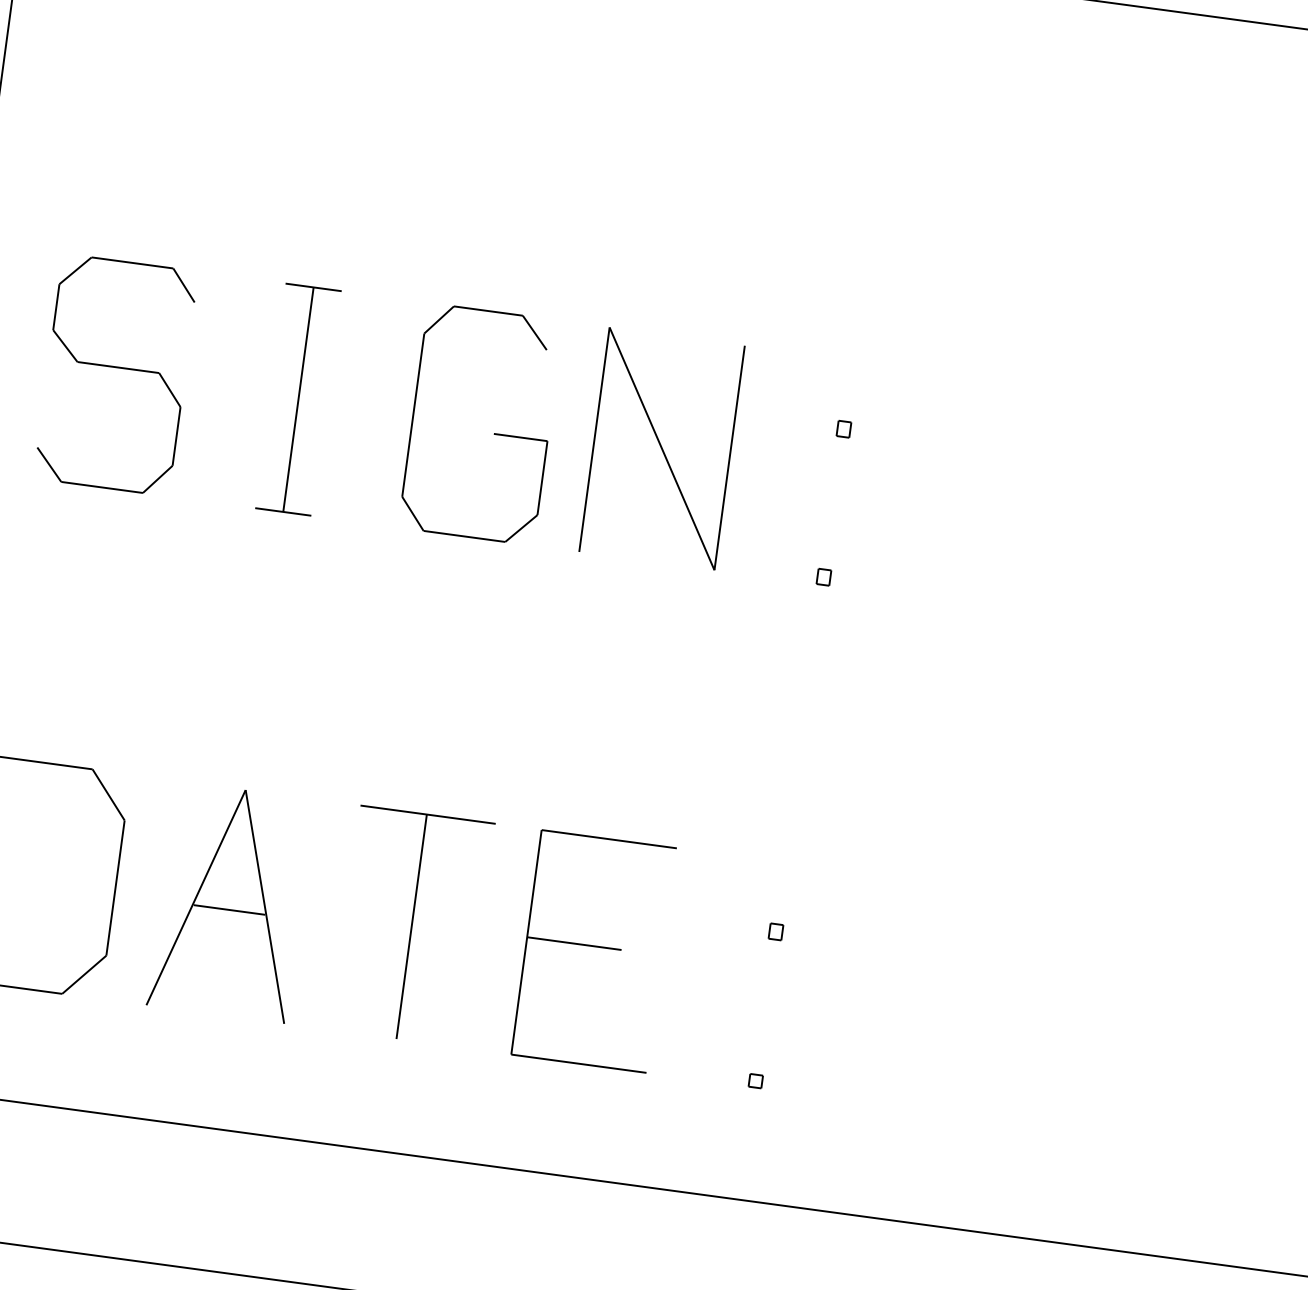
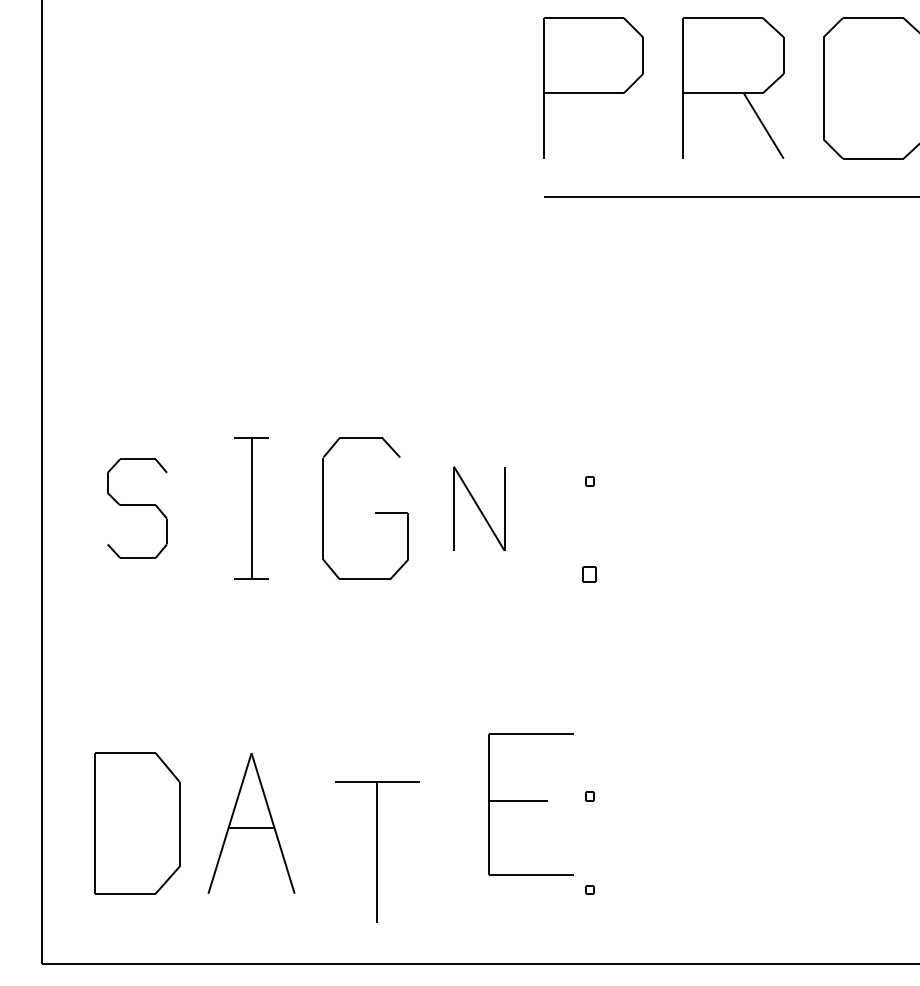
part: (116, 374) -> (137, 508), size x0.7
part: (662, 448) -> (479, 508), size x0.6
part: (824, 576) -> (589, 573), size x1.6
part: (412, 925) -> (377, 851), moved
part: (592, 951) -> (530, 804), moved

